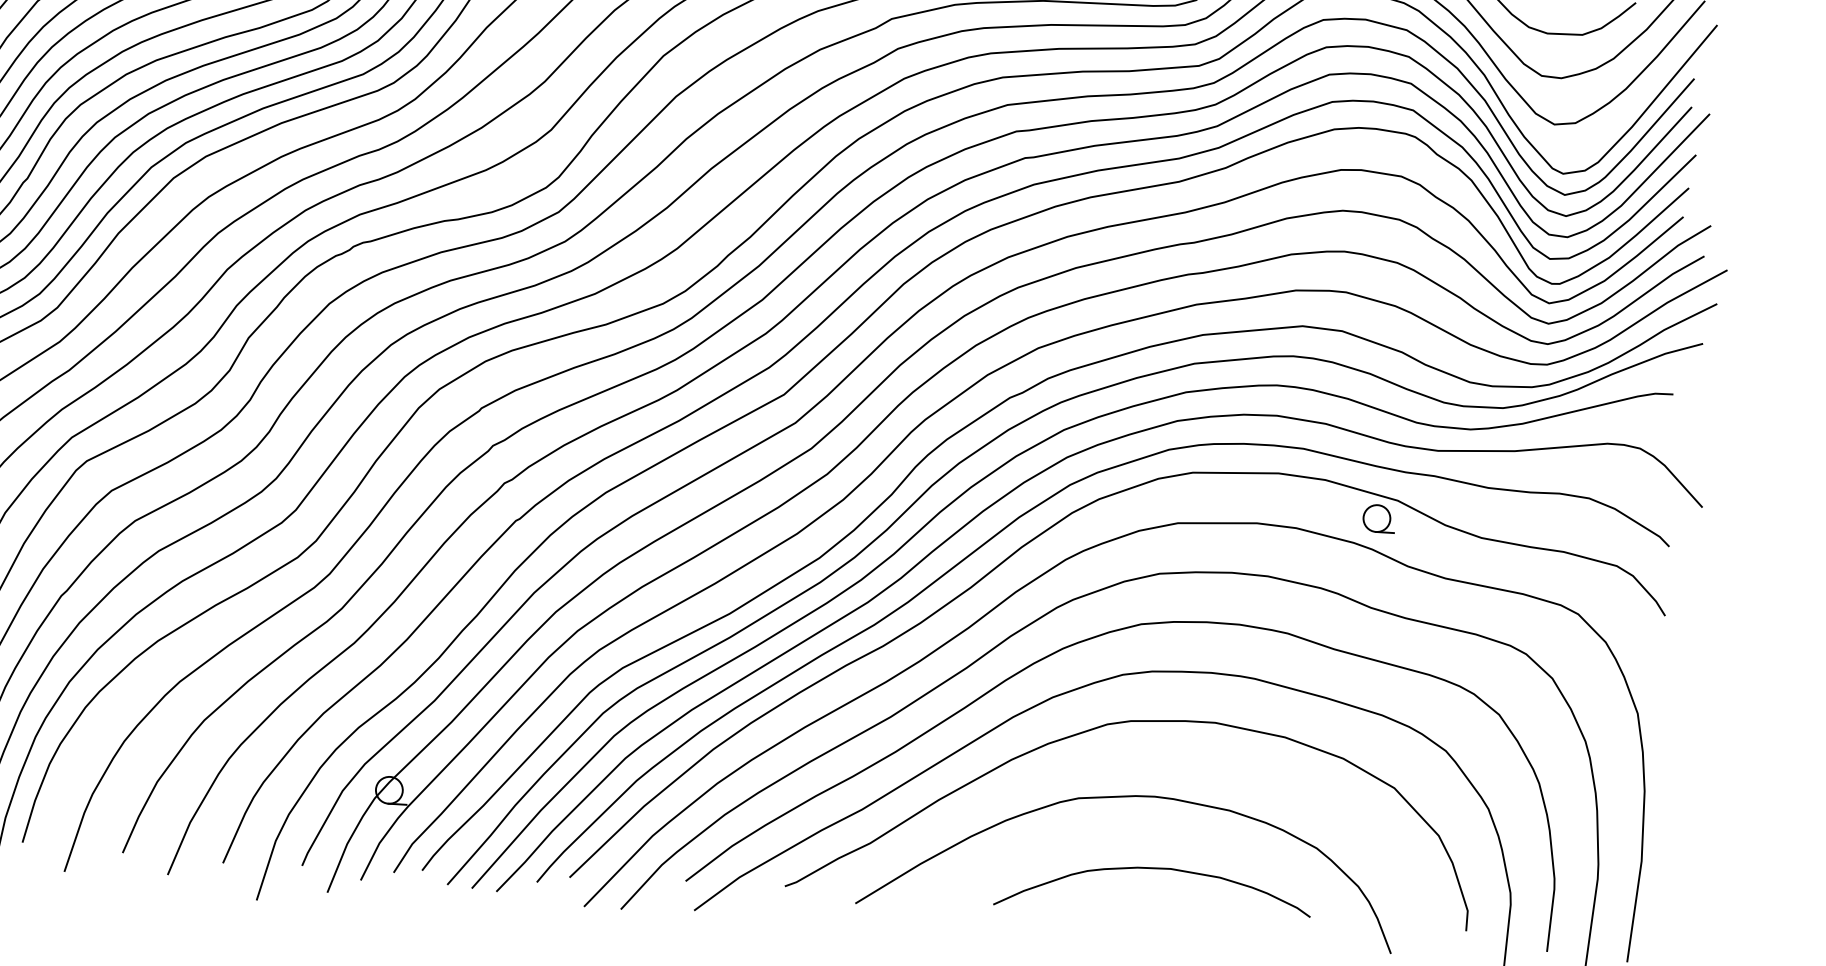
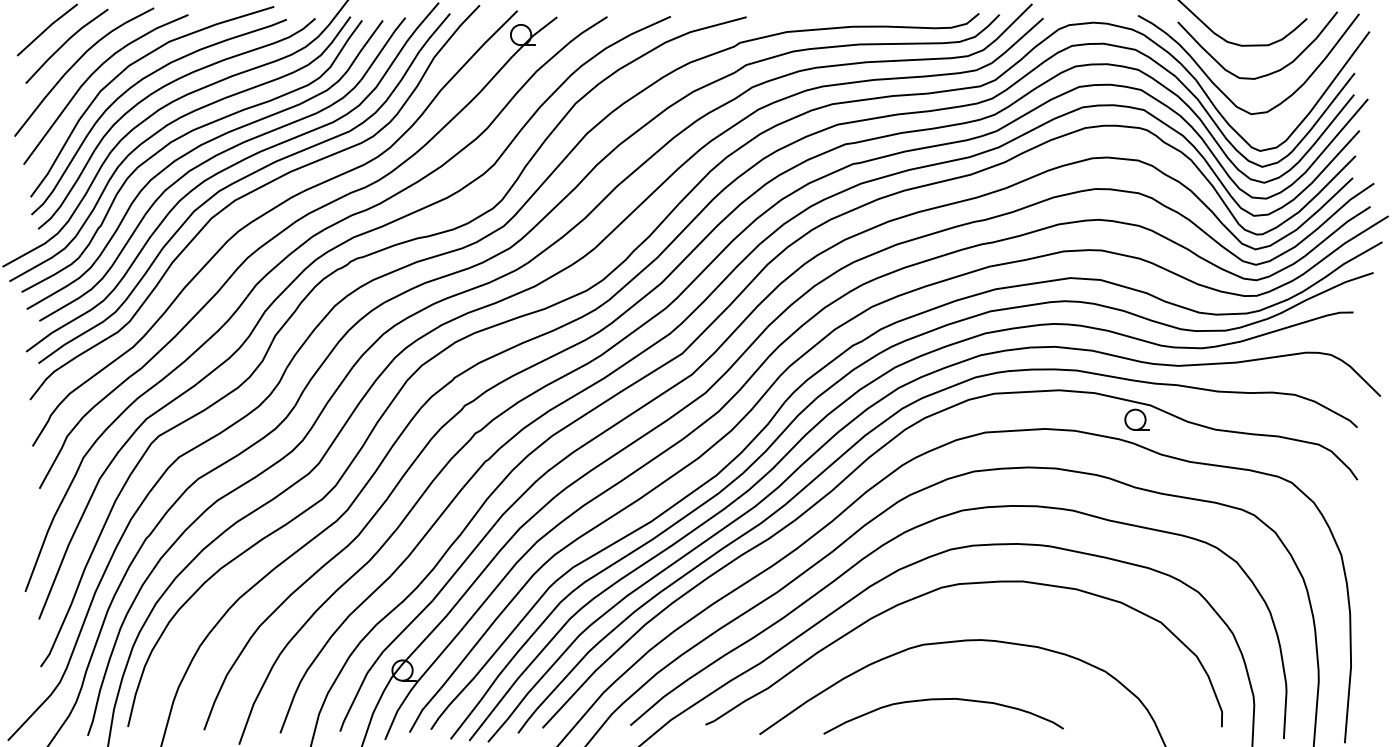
curve: (1151, 869) -> (941, 700), moved

